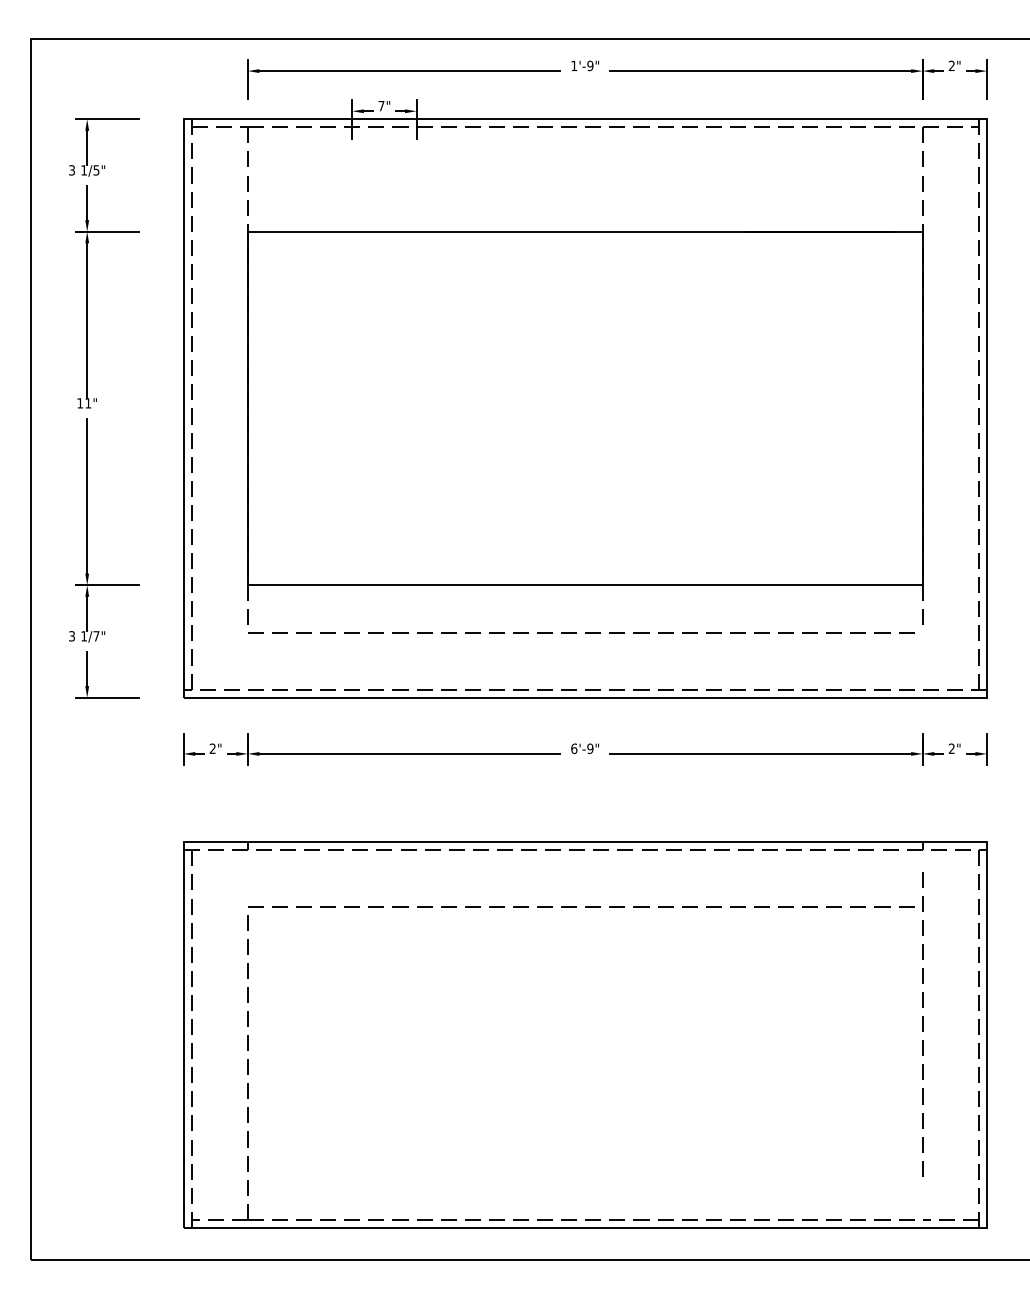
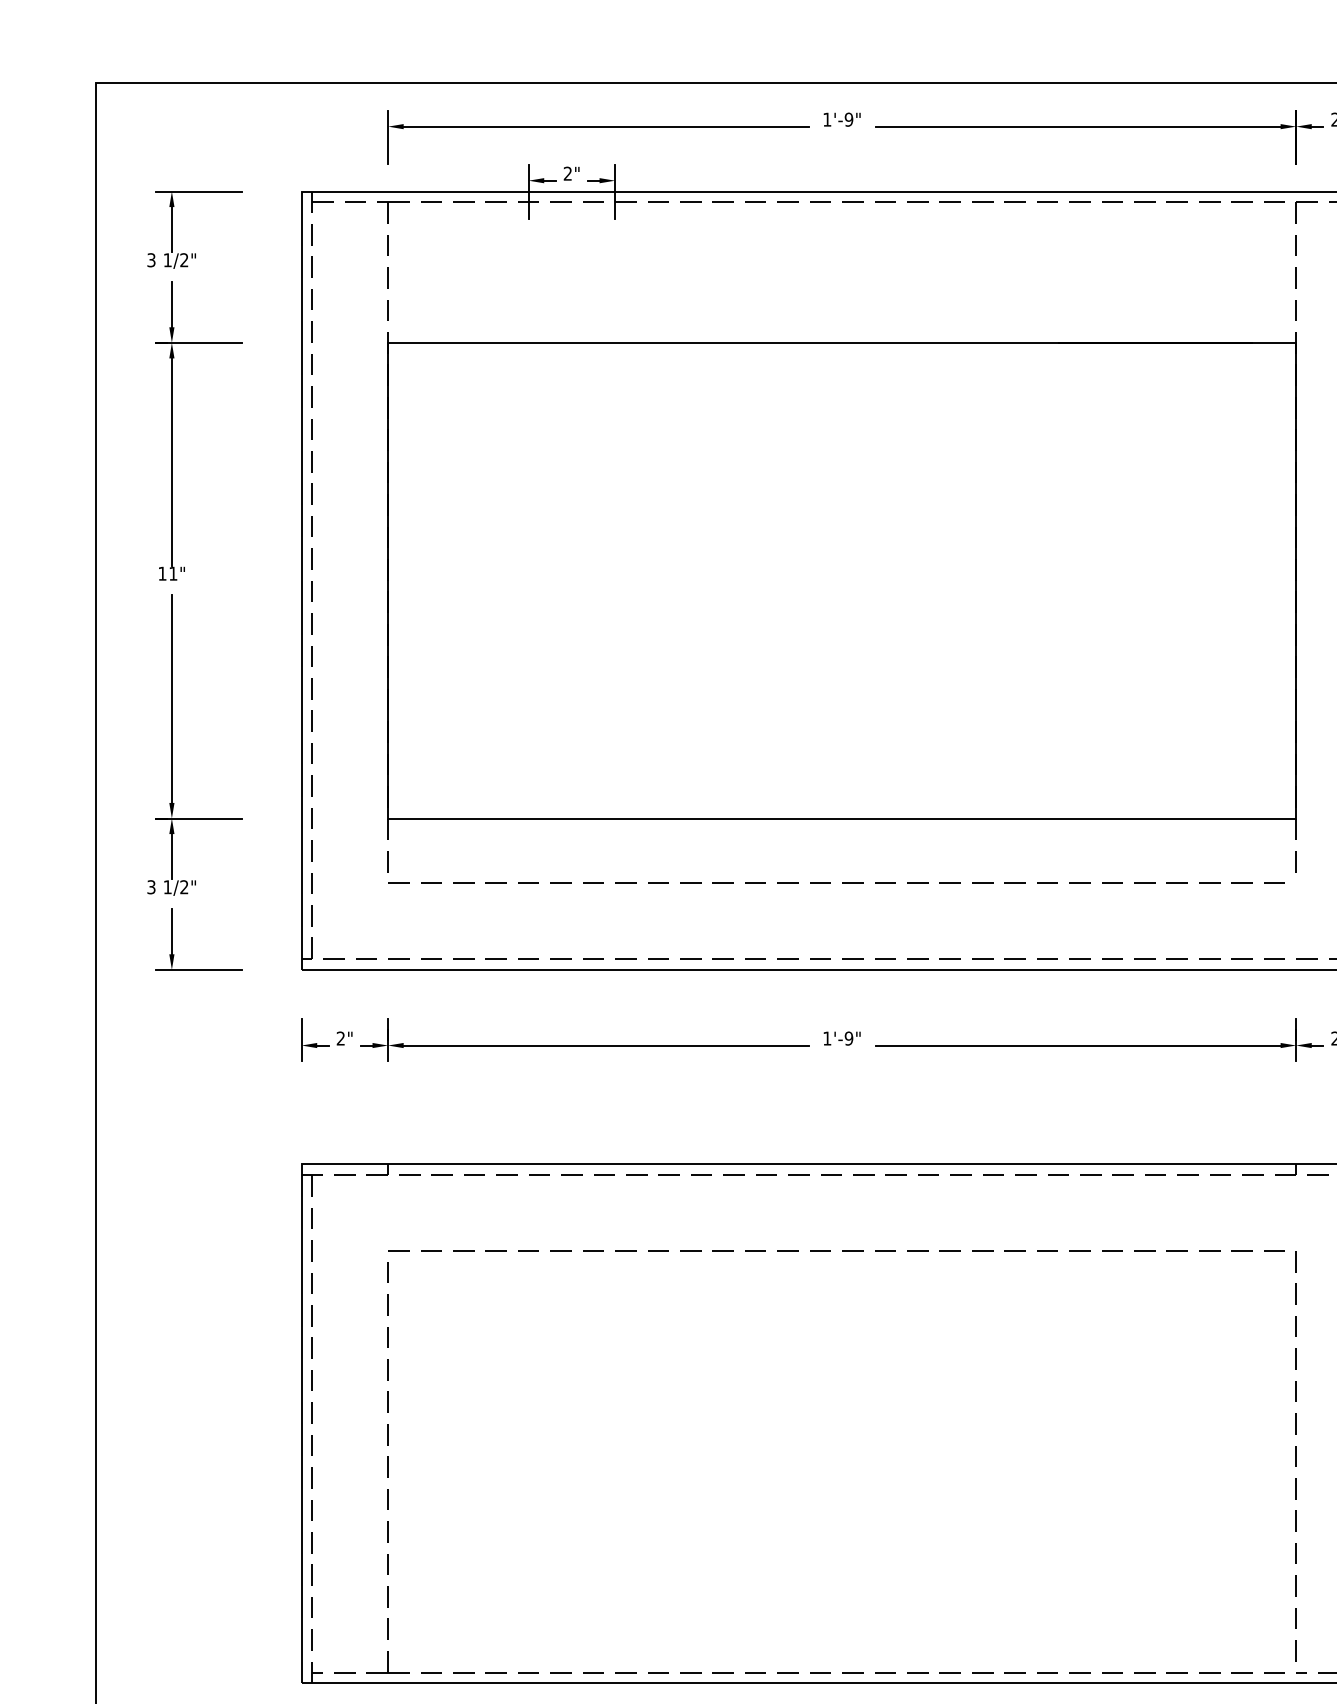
text: (381, 105) -> (567, 172), 7" -> 2"
text: (96, 170) -> (184, 260), 1/5" -> 1/2"
text: (96, 636) -> (184, 887), 1/7" -> 1/2"
text: (574, 748) -> (827, 1038), 6'-9" -> 1'-9"
line: (922, 1024) -> (1295, 1456), moved

